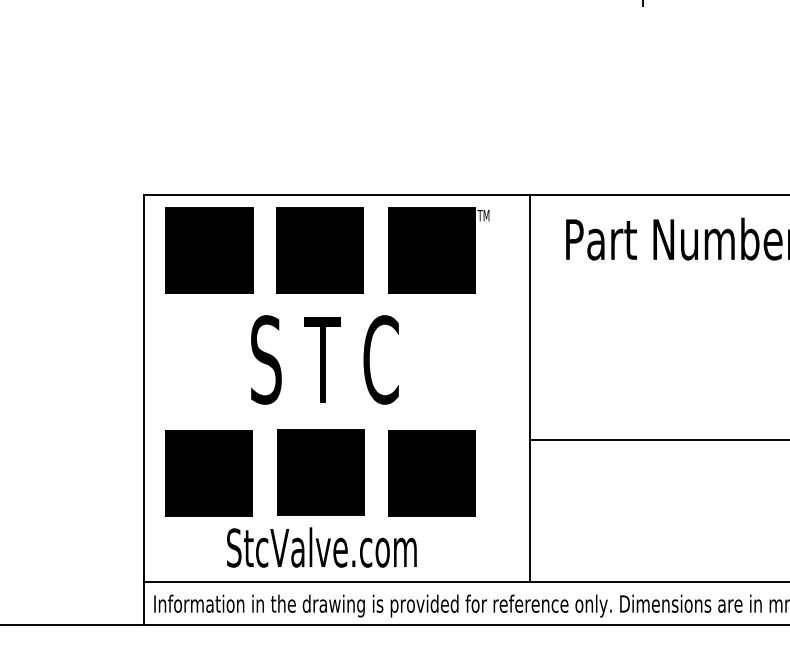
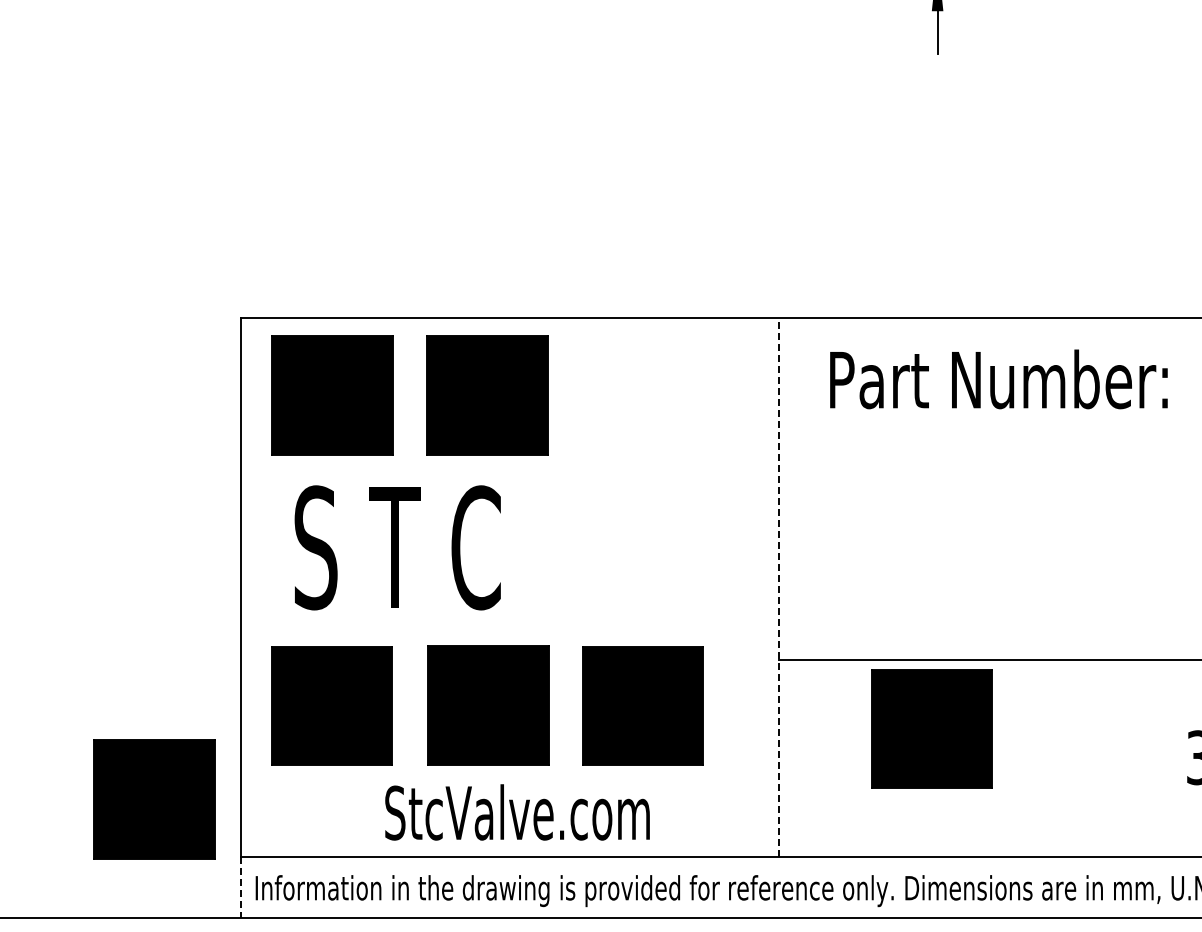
part: (438, 250) -> (652, 395), removed
text: (324, 359) -> (397, 547), moved
line: (529, 388) -> (779, 587), solid -> dashed
part: (638, 489) -> (931, 728), added
part: (81, 540) -> (154, 799), added
text: (321, 547) -> (517, 812), moved
line: (143, 604) -> (240, 888), solid -> dashed

